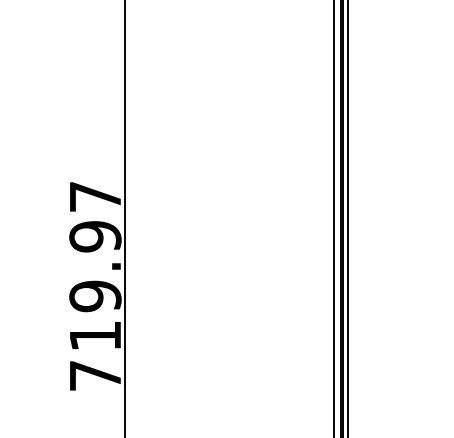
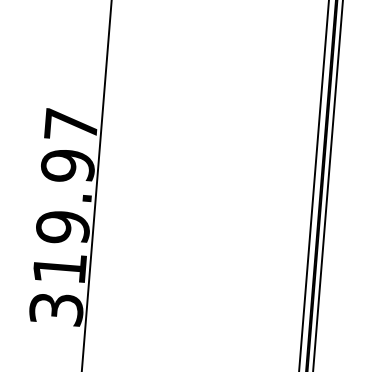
text: (95, 375) -> (56, 308), 719.97 -> 319.97

